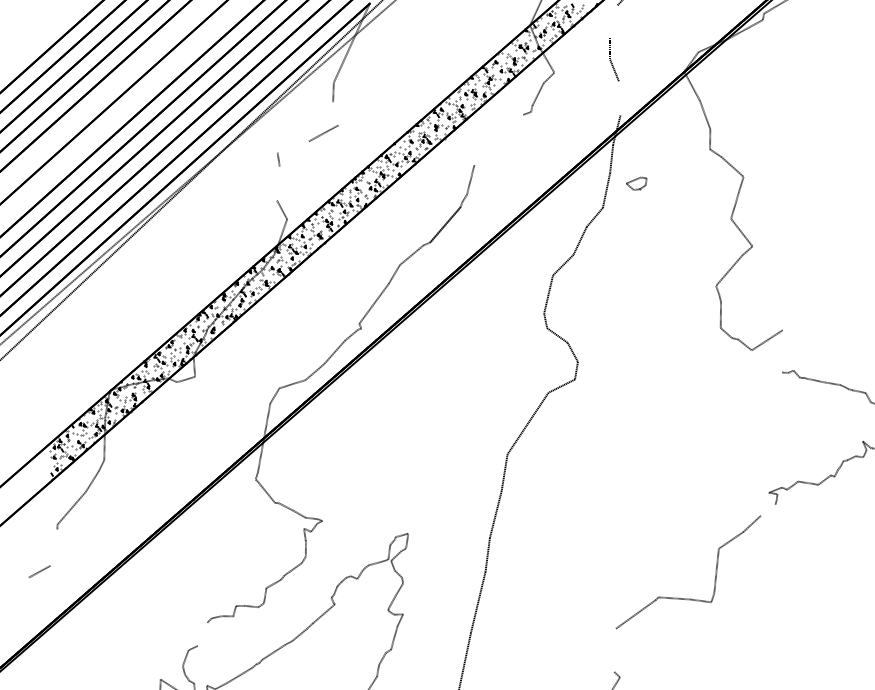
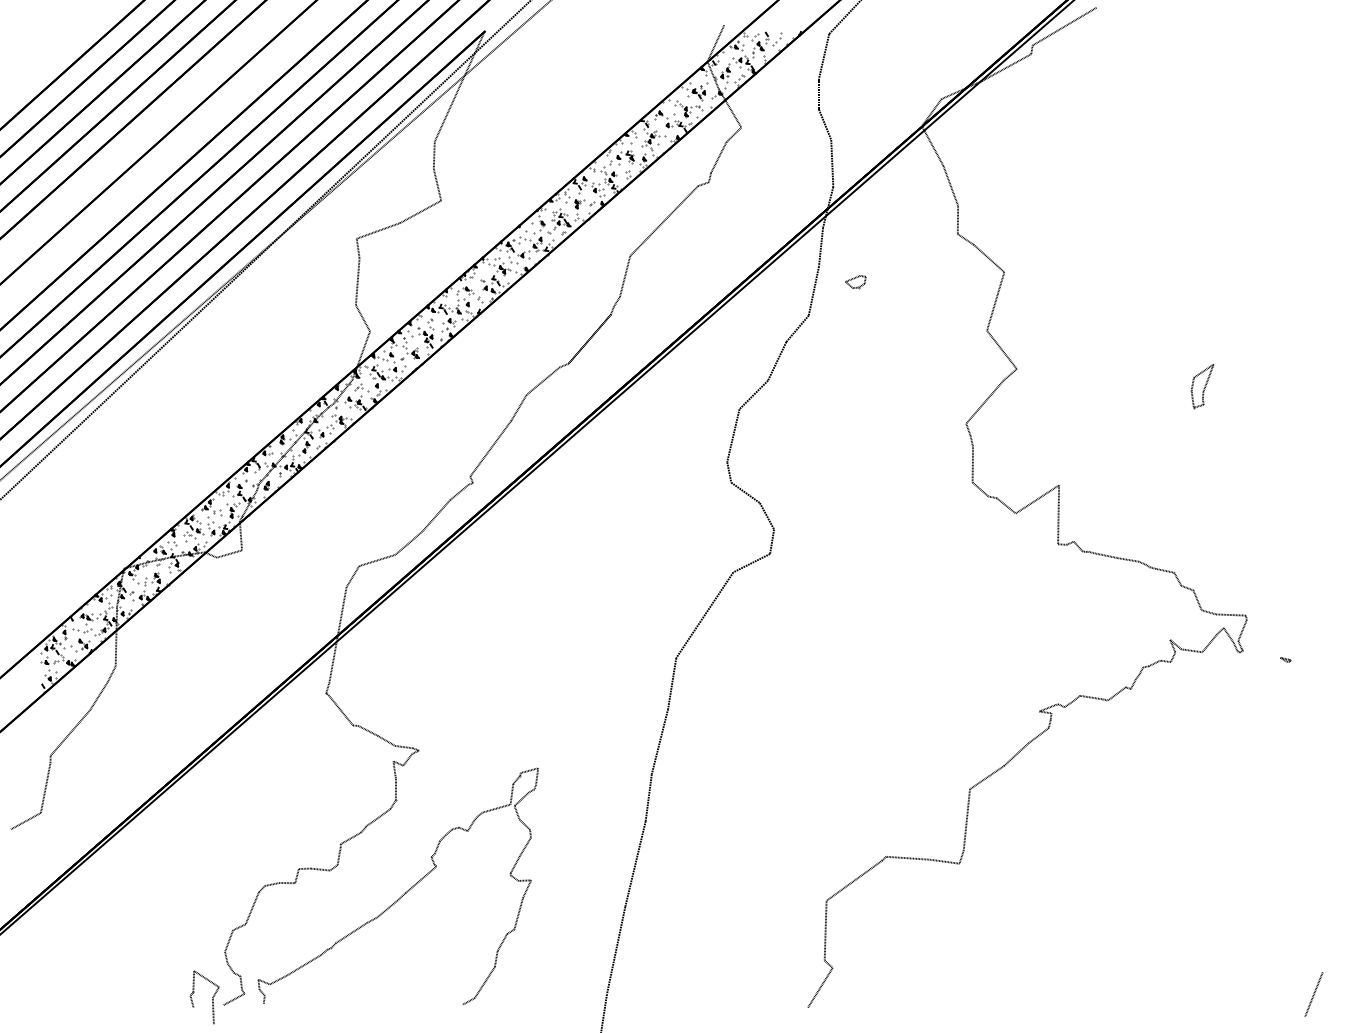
line: (614, 21) -> (824, 56), added
line: (619, 98) -> (832, 163), added
line: (335, 113) -> (437, 184), added
line: (499, 140) -> (664, 221), added
line: (293, 146) -> (378, 230), added
line: (278, 183) -> (357, 281), added
part: (636, 184) -> (855, 282), size x0.71
line: (782, 351) -> (1058, 514), added
line: (768, 510) -> (1038, 735), added
line: (53, 547) -> (45, 787), added
line: (202, 634) -> (252, 908), added
line: (614, 650) -> (825, 930), added

